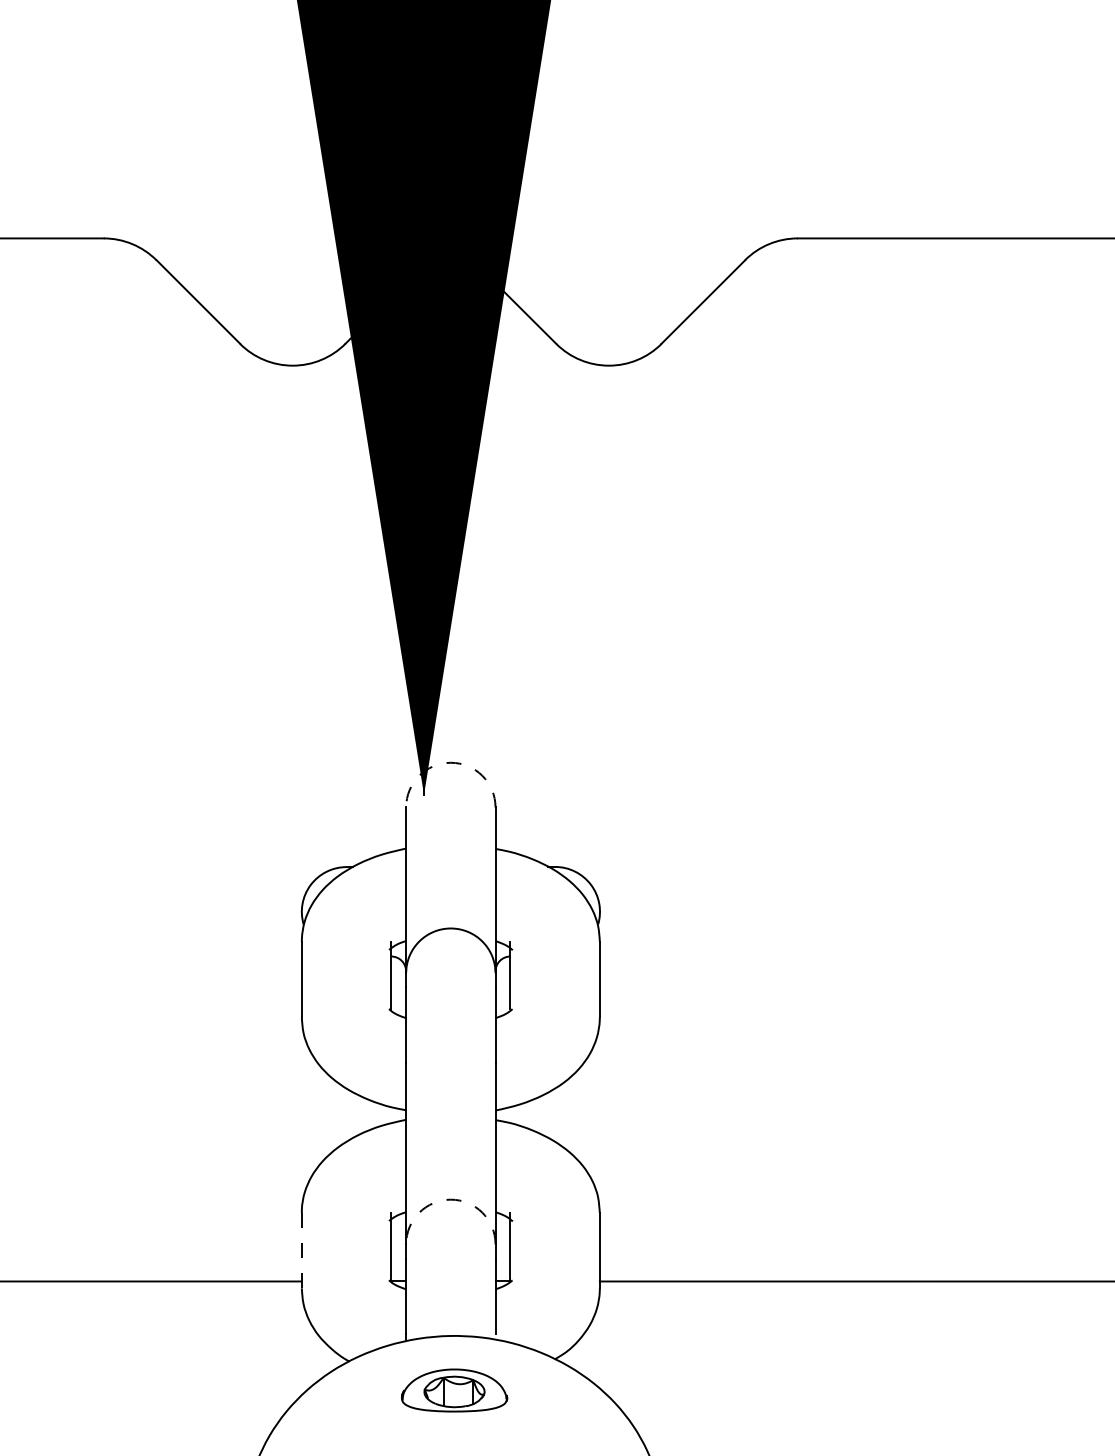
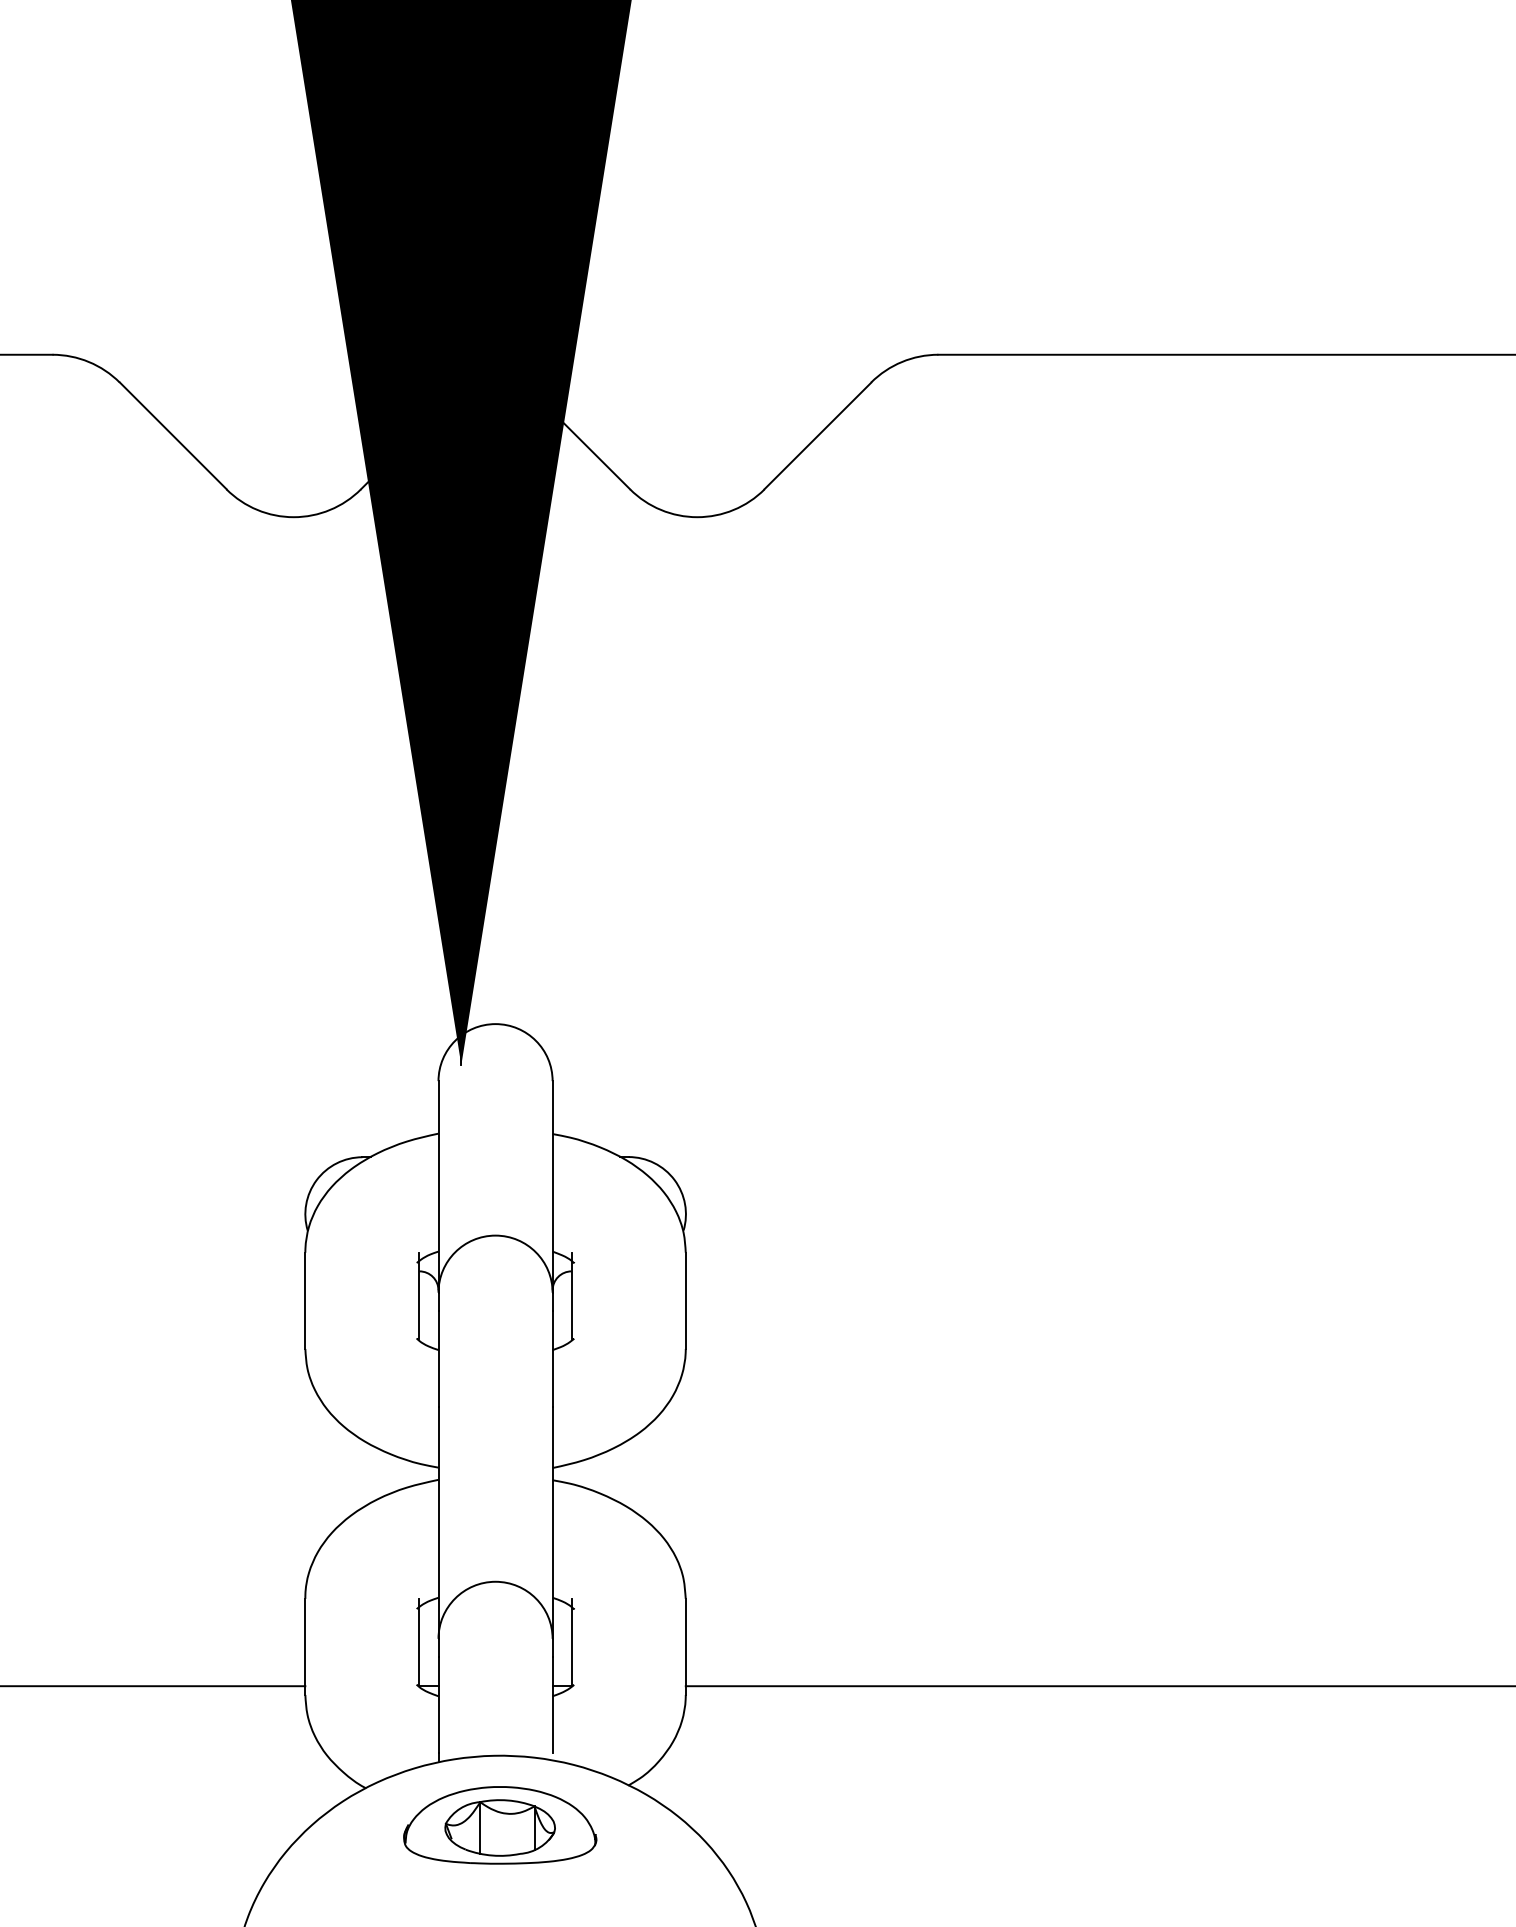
arc: (450, 763) -> (495, 1024), dashed -> solid
arc: (450, 1199) -> (495, 1581), dashed -> solid
line: (301, 1251) -> (305, 1647), dashed -> solid
part: (454, 1390) -> (500, 1825), size x1.43

